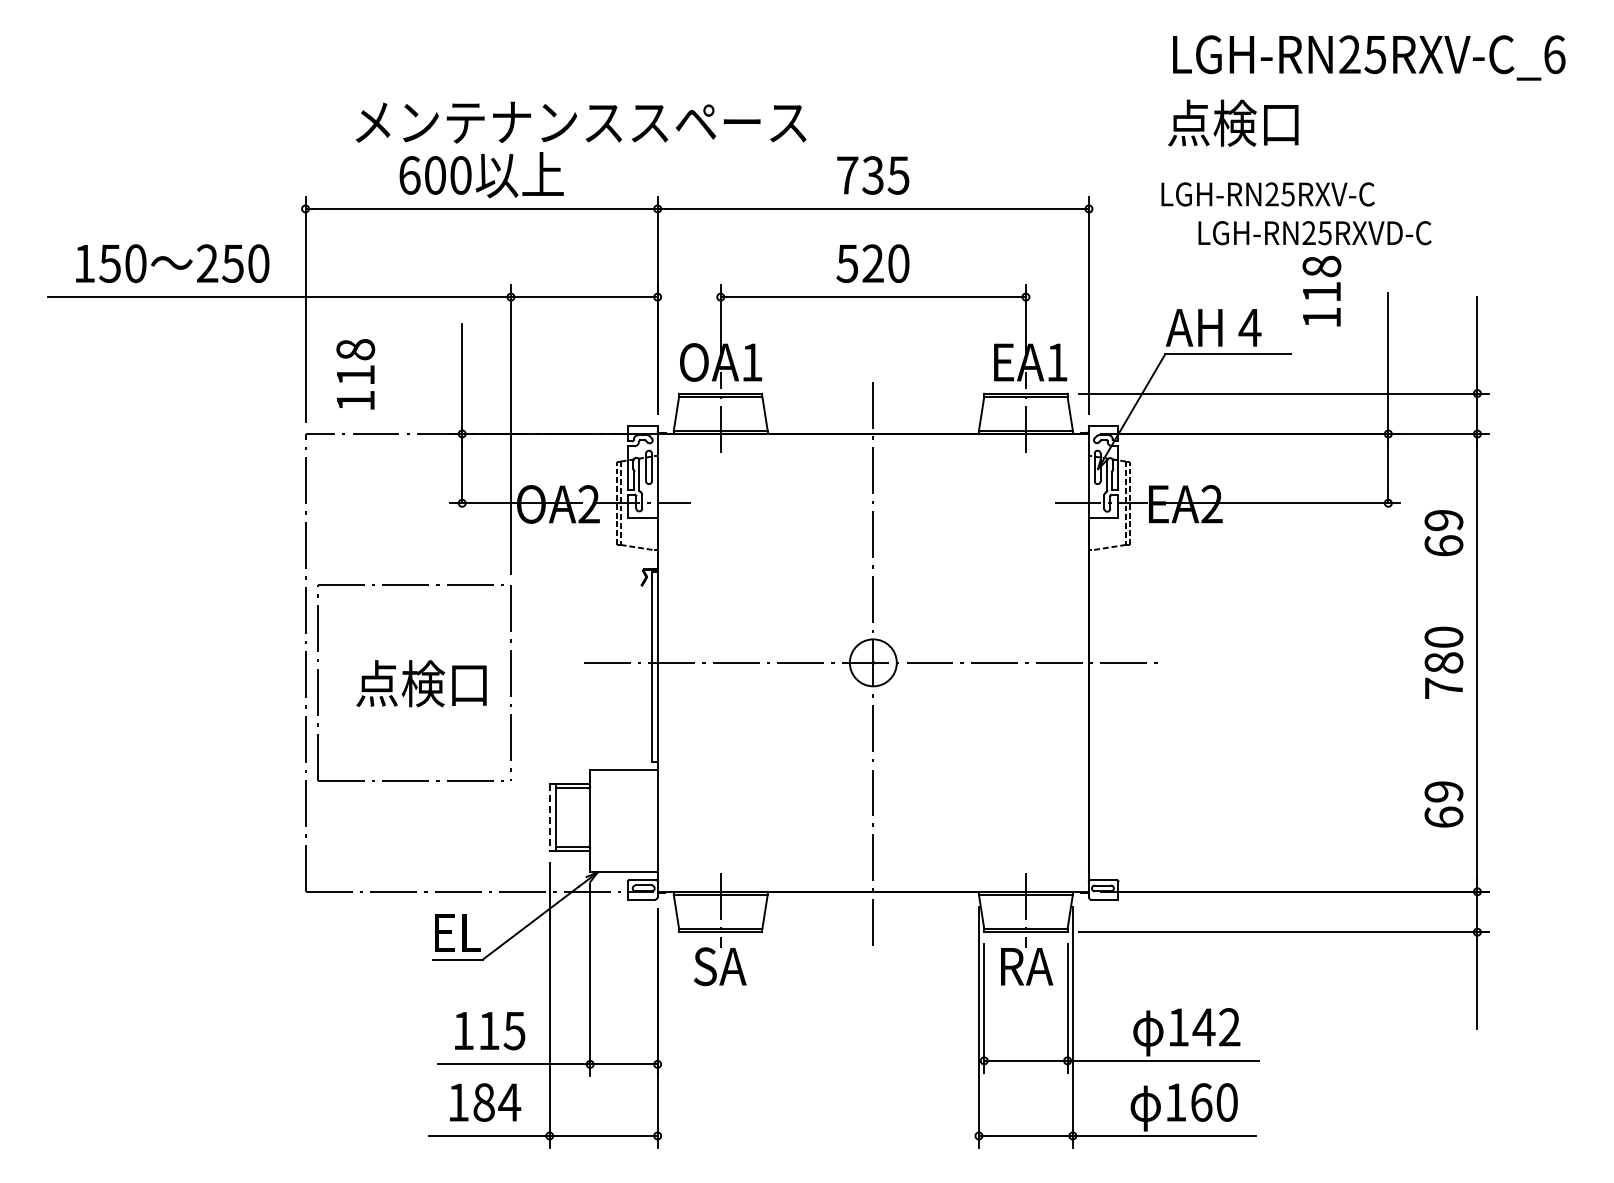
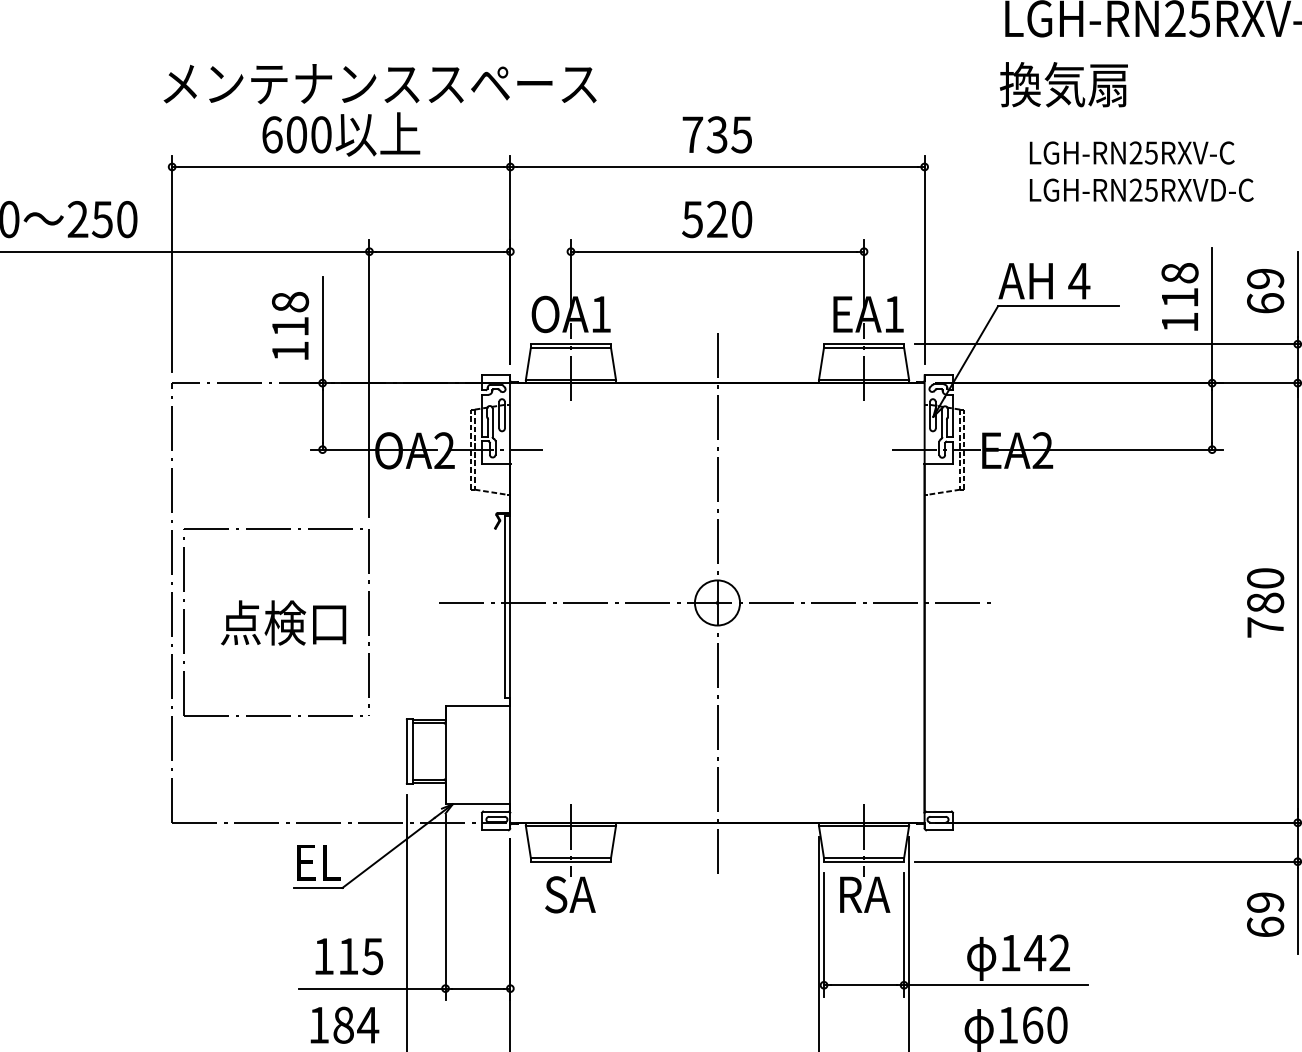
text: (580, 122) -> (379, 83), moved
text: (1233, 122) -> (1063, 83), 点検口 -> 換気扇
text: (1267, 194) -> (1131, 153), moved
text: (1321, 290) -> (1179, 296), moved
text: (355, 374) -> (290, 325), moved
text: (1443, 533) -> (1265, 291), moved
text: (1443, 804) -> (1265, 914), moved
line: (549, 818) -> (406, 752), dashed -> solid

